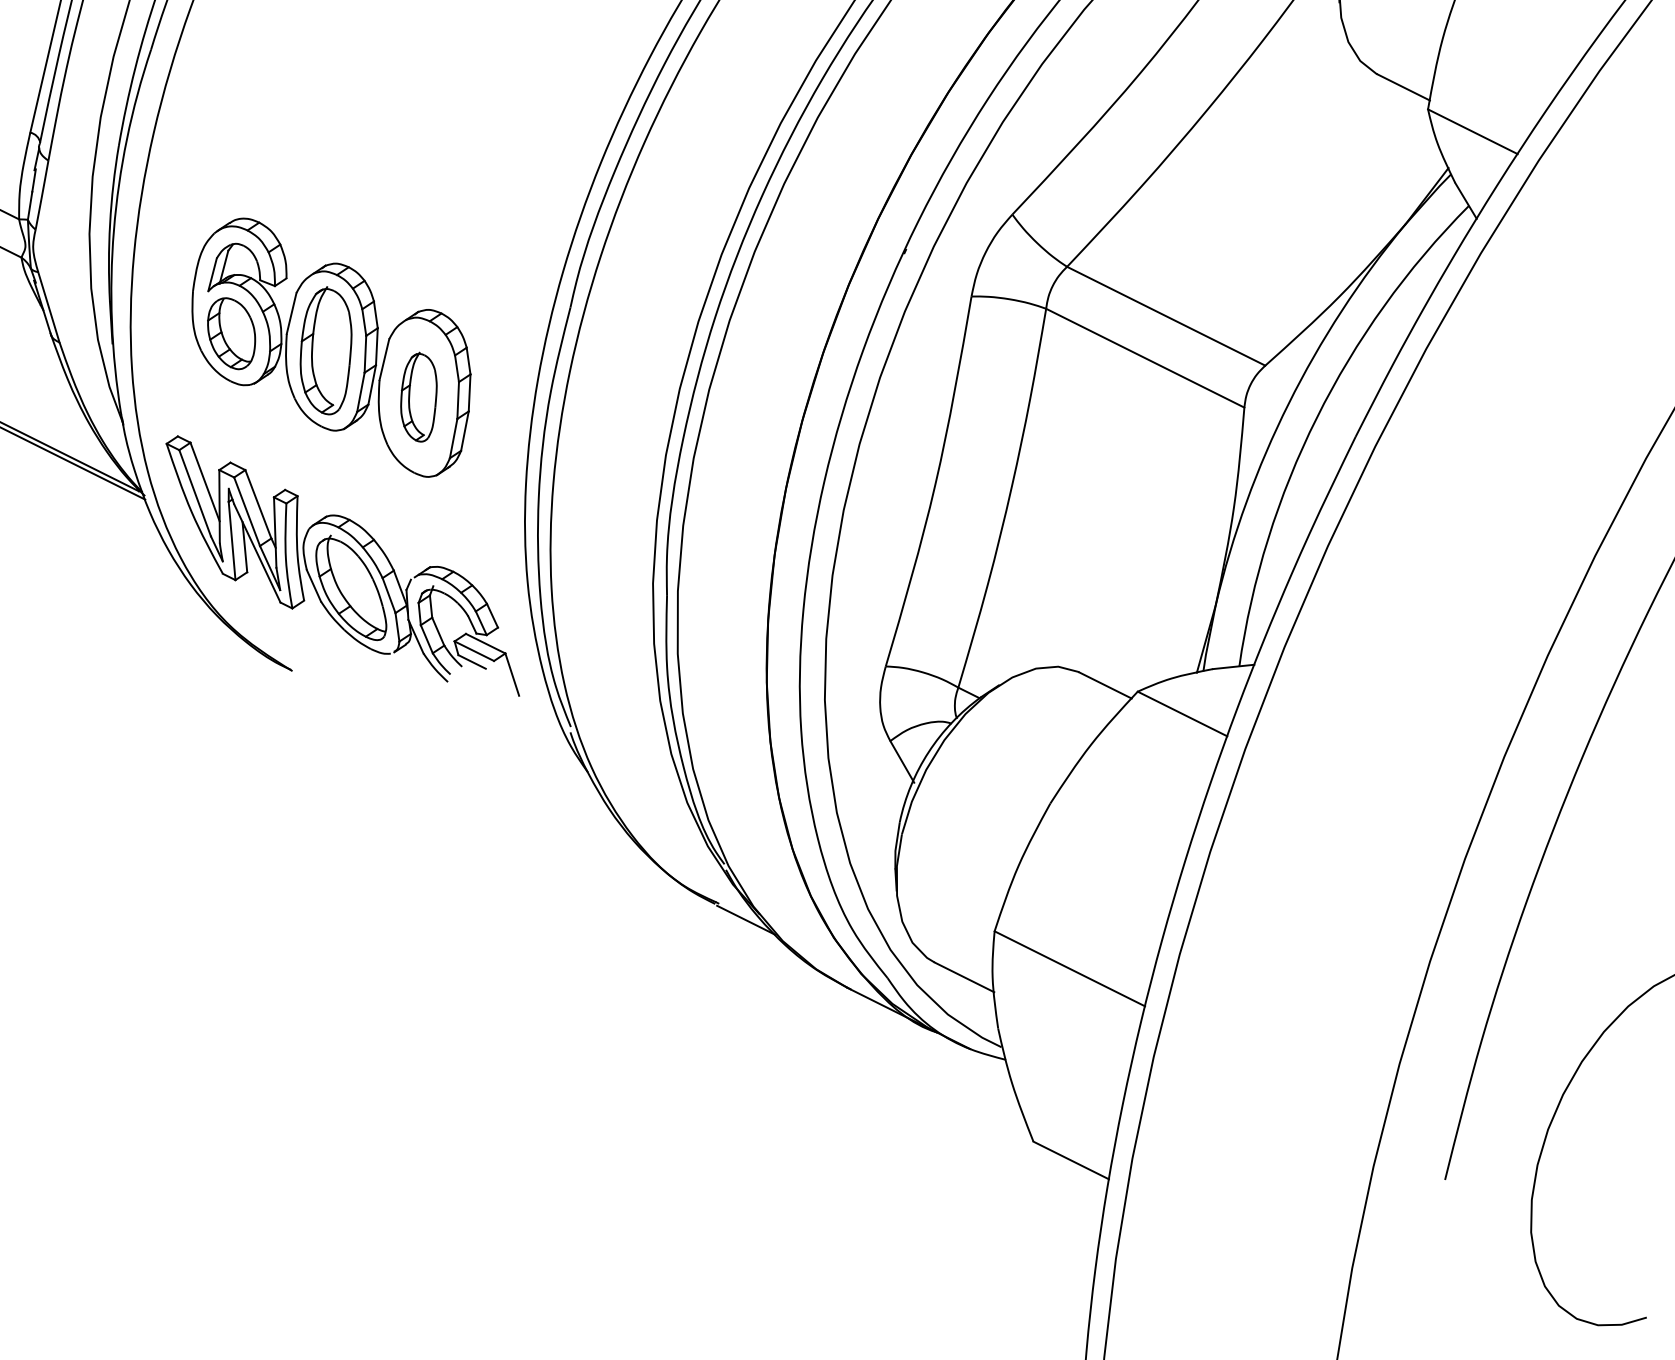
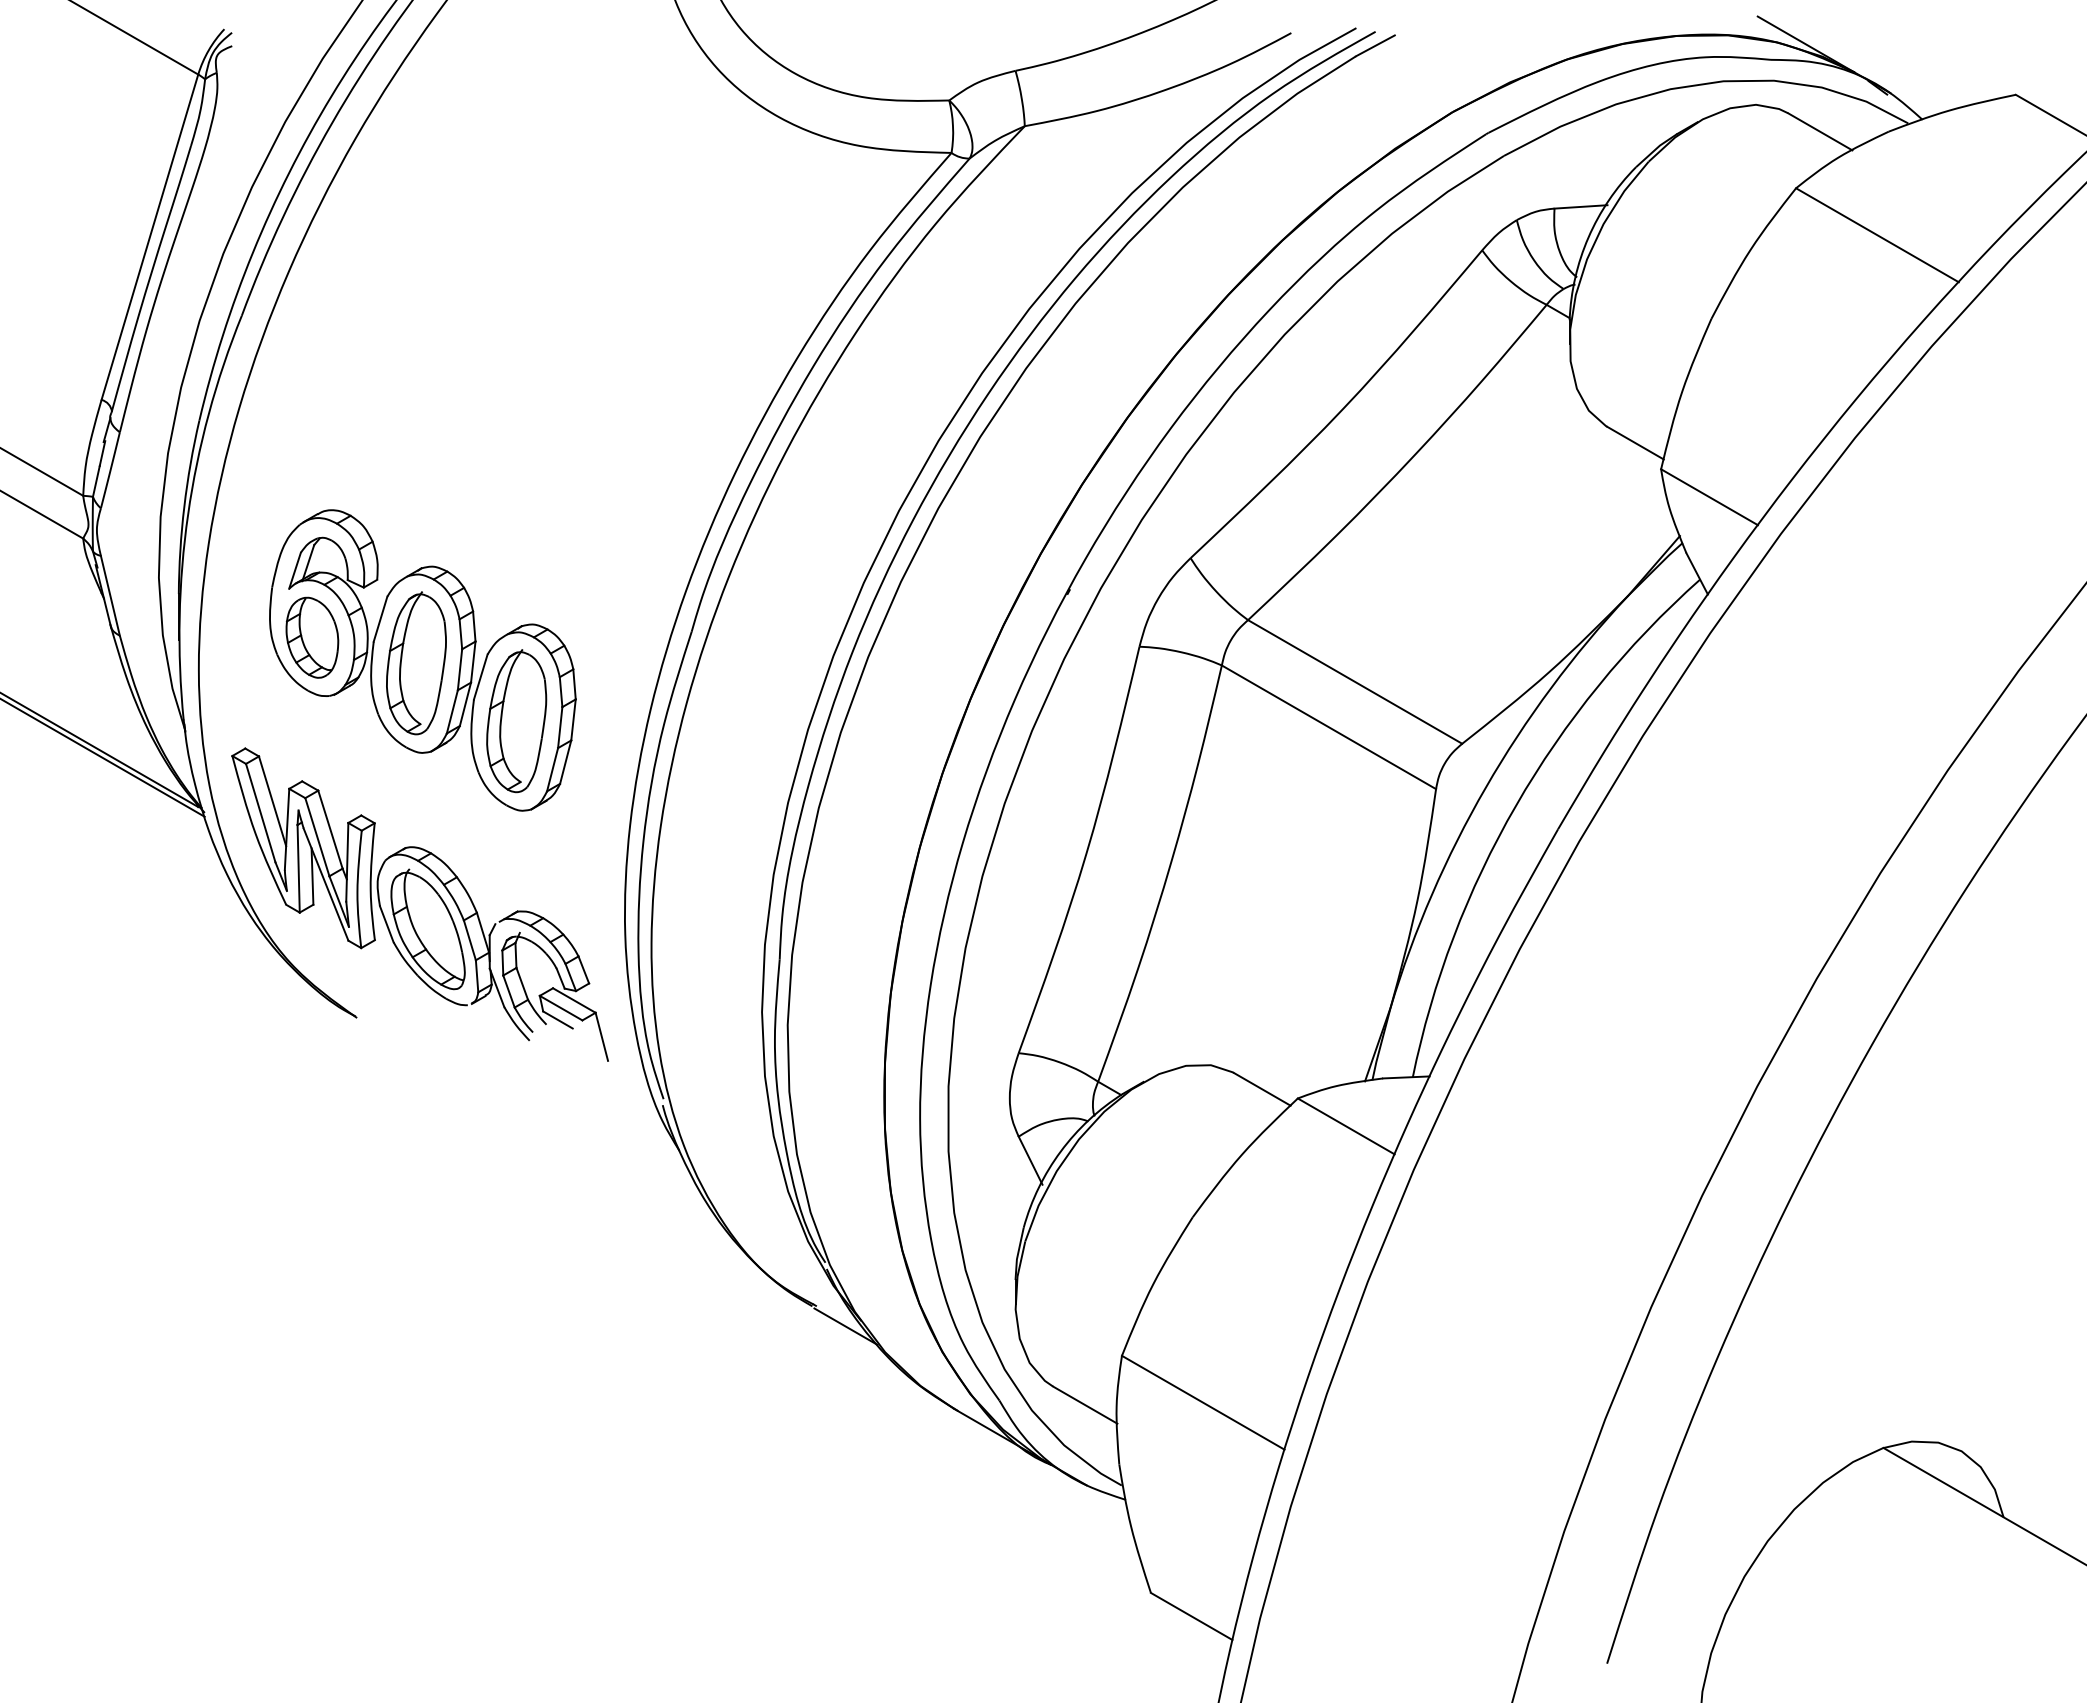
part: (418, 397) -> (516, 721), size x1.43

